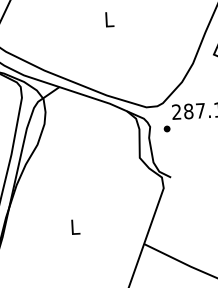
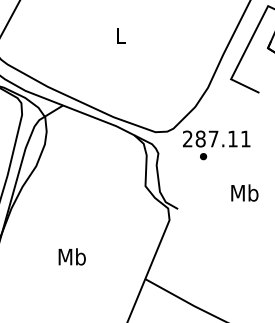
part: (167, 128) -> (203, 156), moved
text: (74, 226) -> (71, 256), L -> Mb

